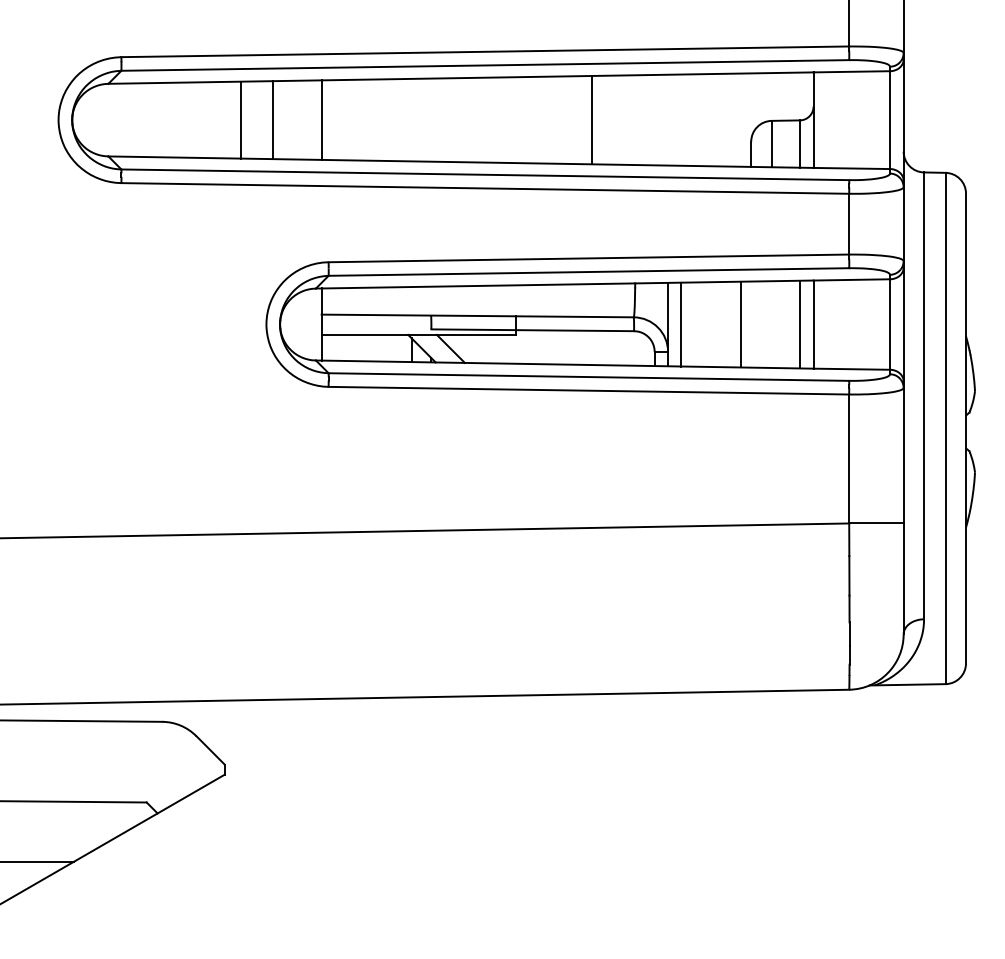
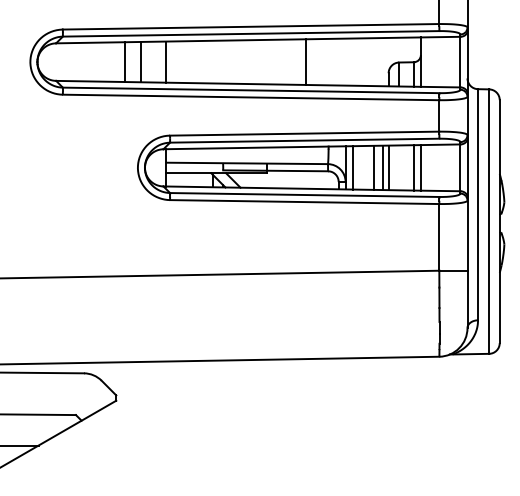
line: (723, 323) -> (374, 167), added
line: (750, 323) -> (388, 167), added

